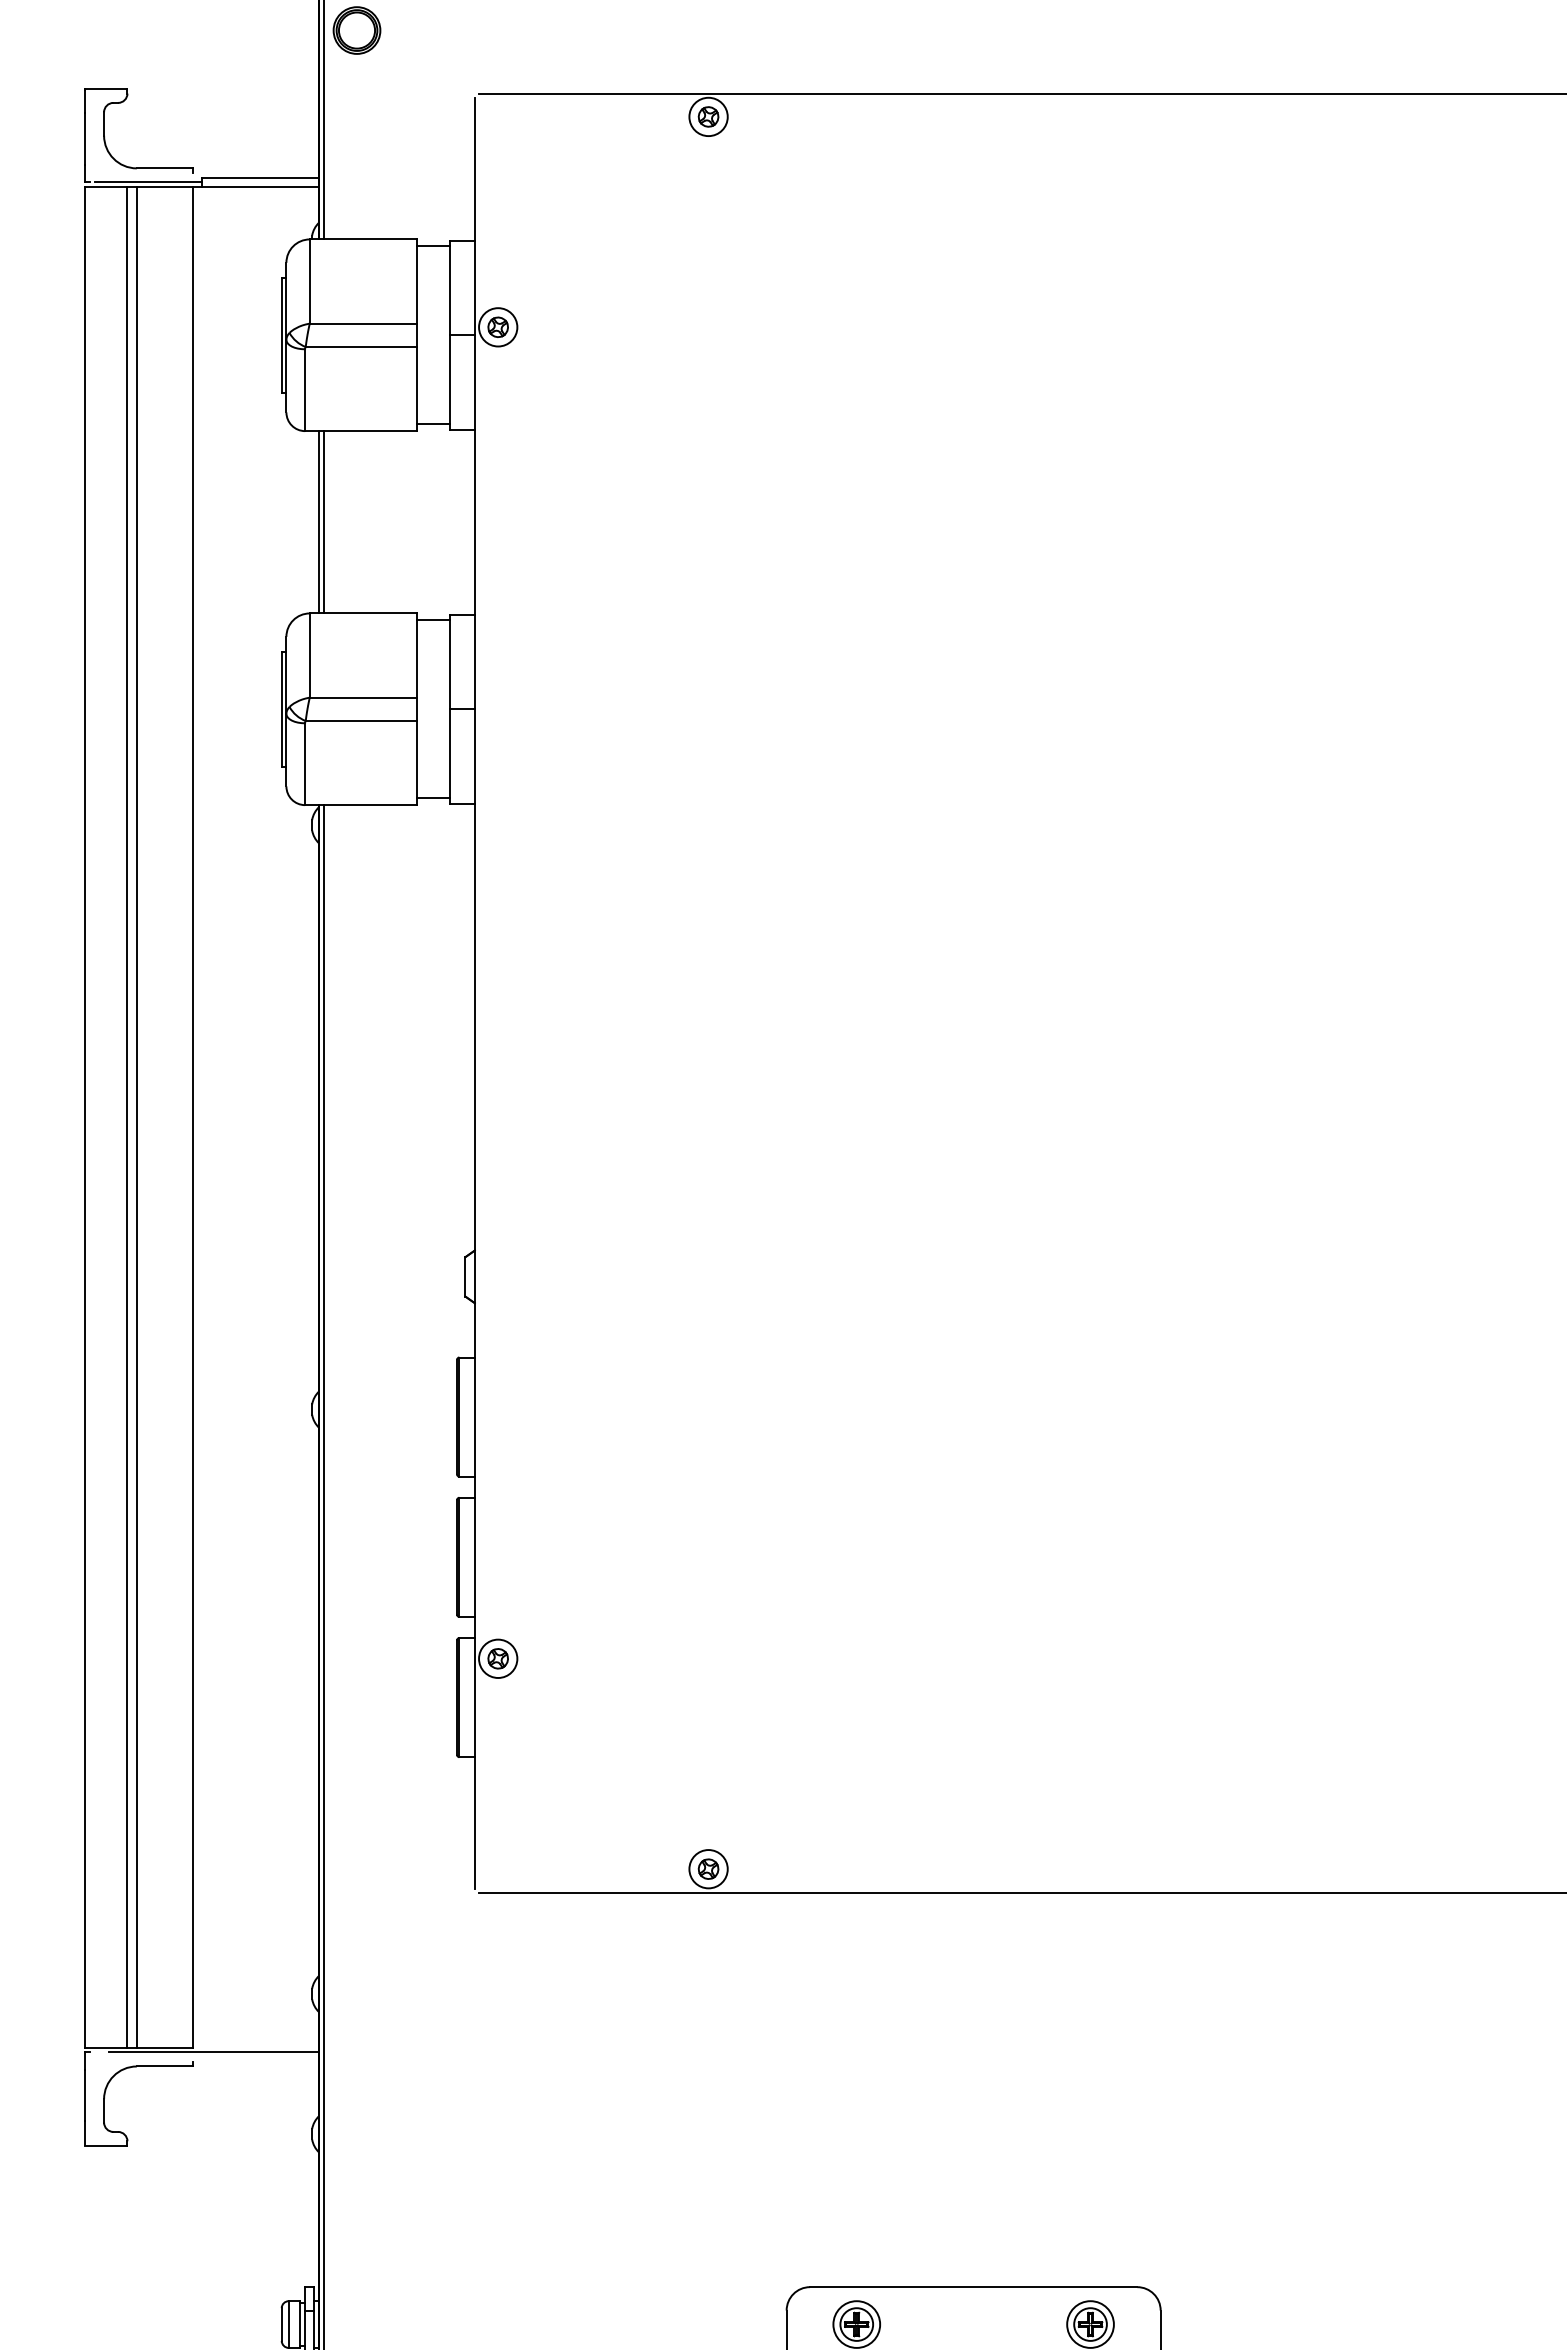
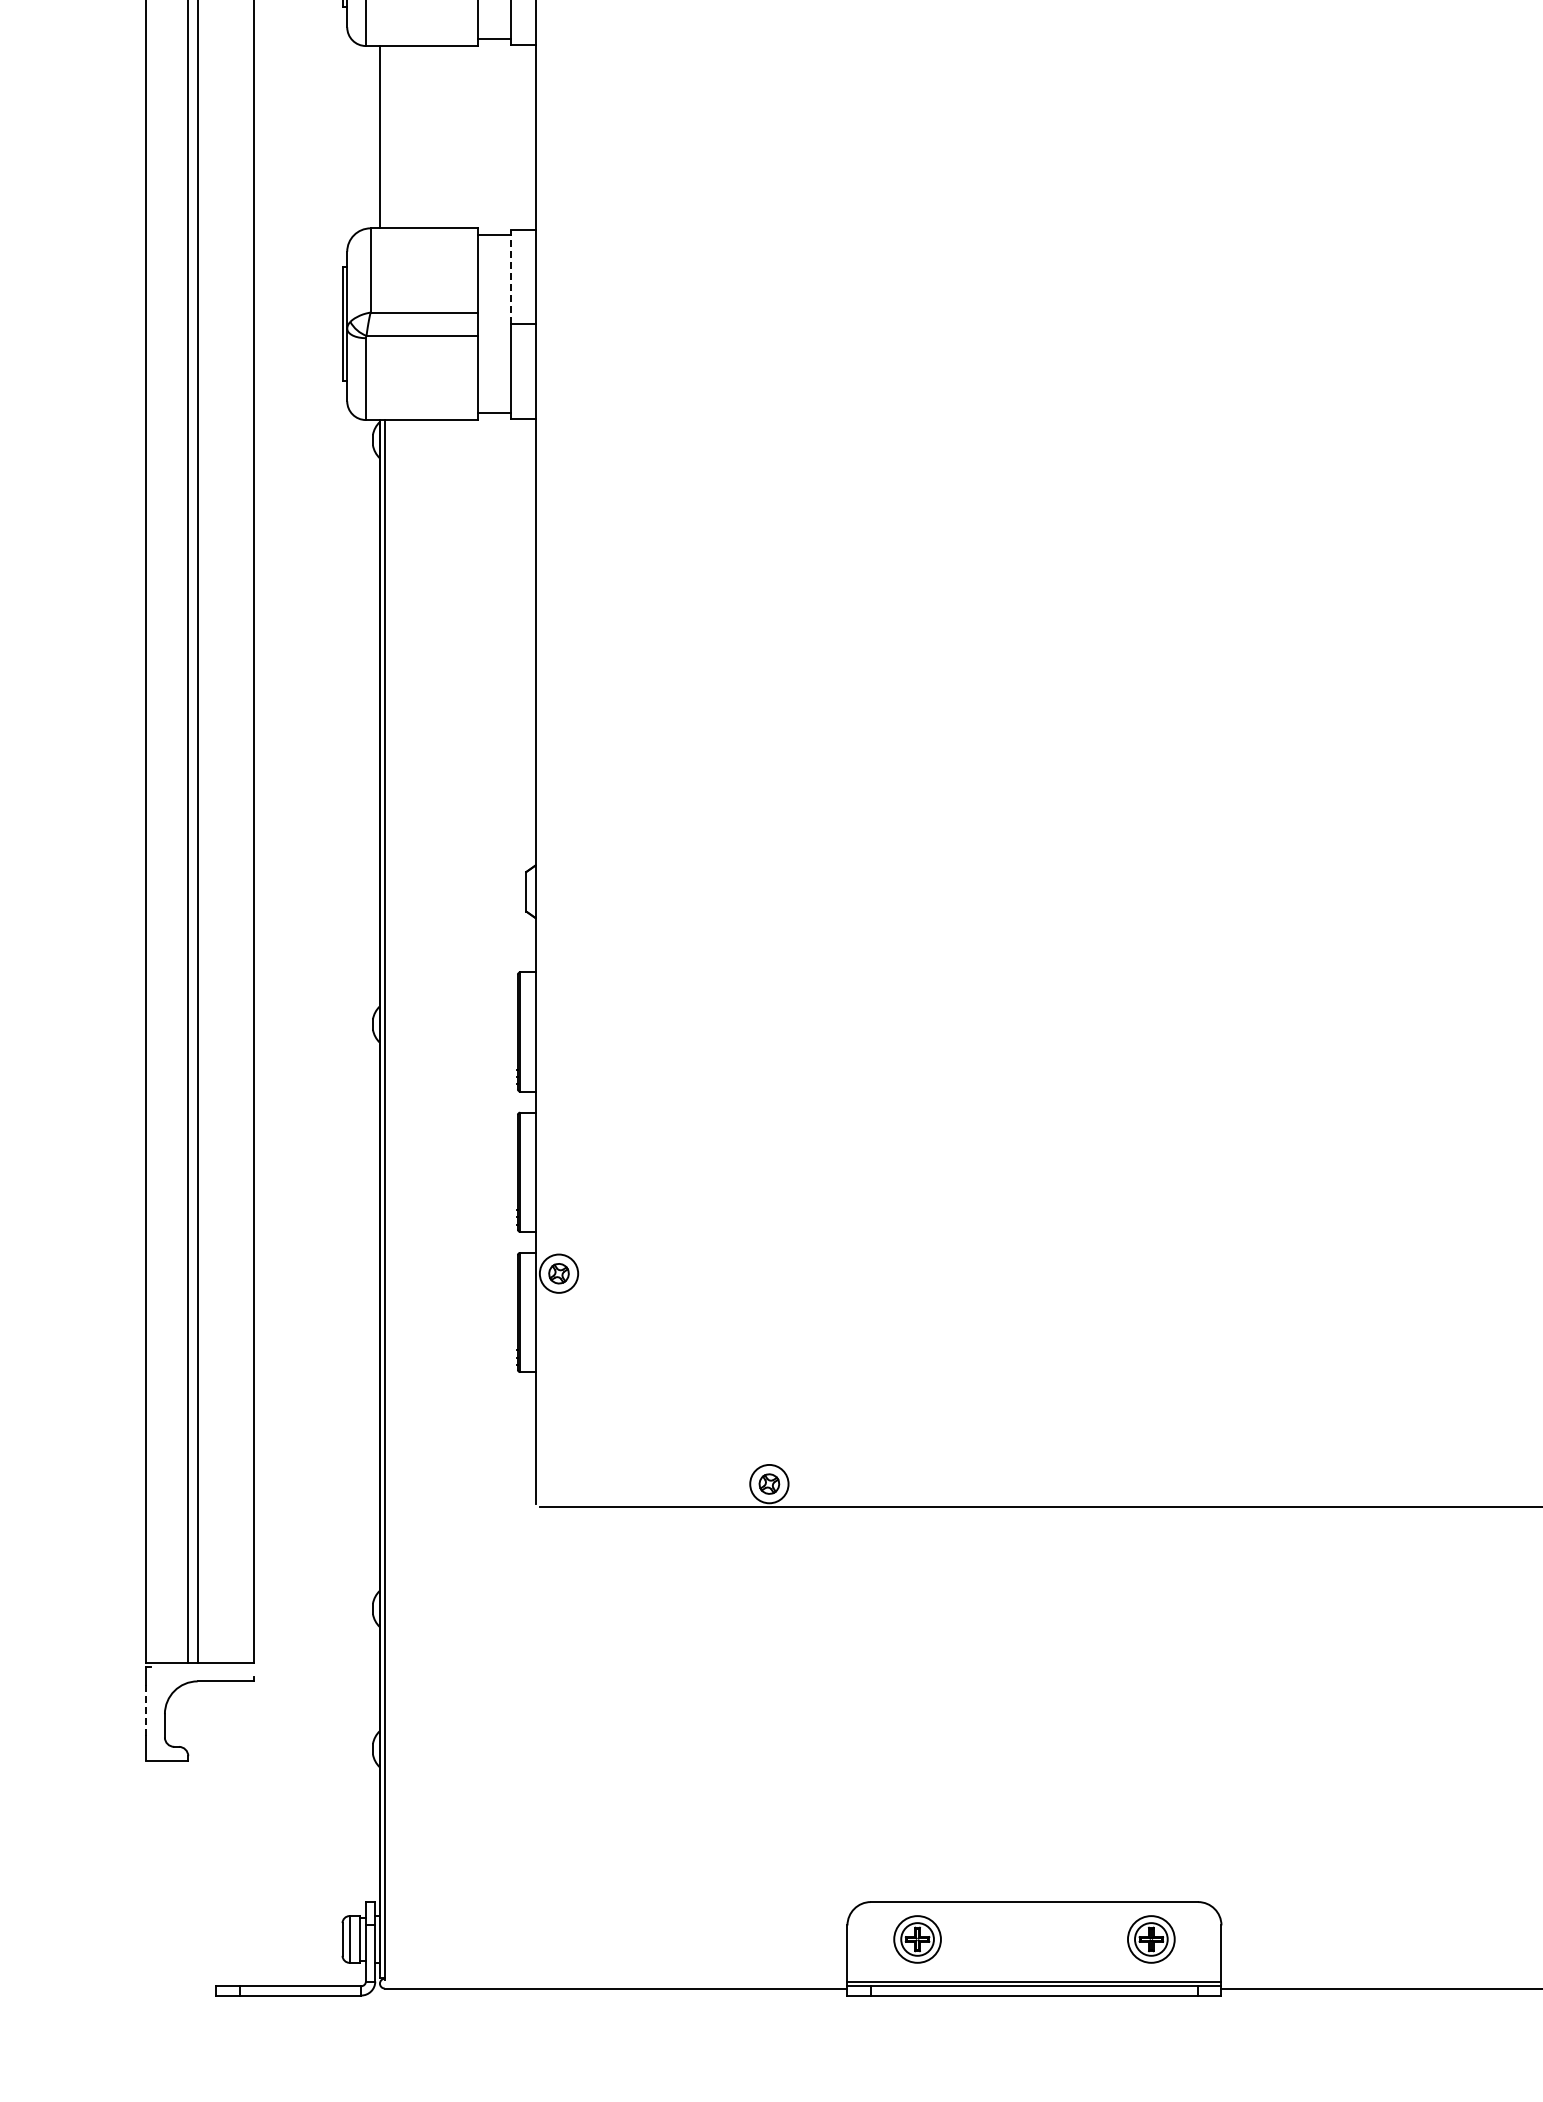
line: (324, 522) -> (385, 137), removed
line: (450, 661) -> (511, 276), solid -> dashed
line: (213, 2052) -> (274, 1667), removed
line: (85, 2095) -> (146, 1710), solid -> dashed

